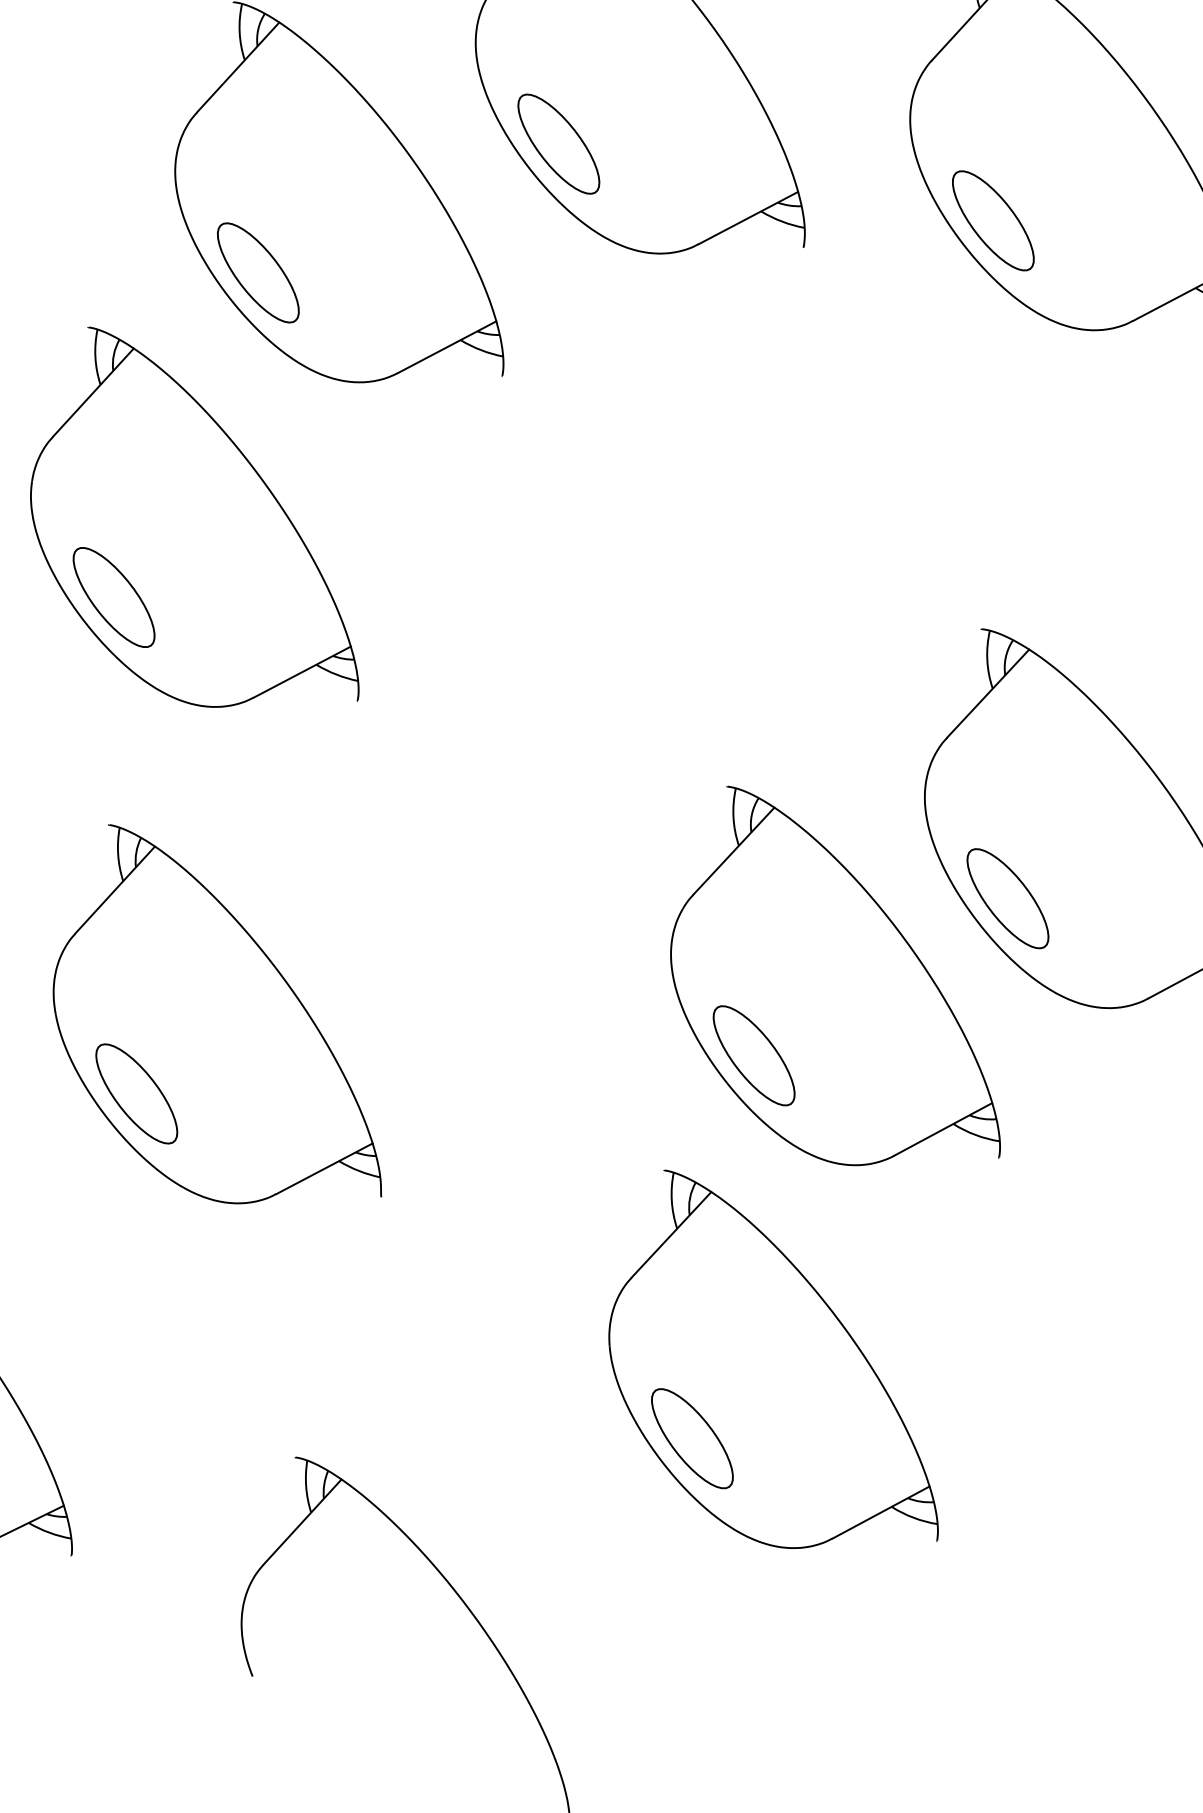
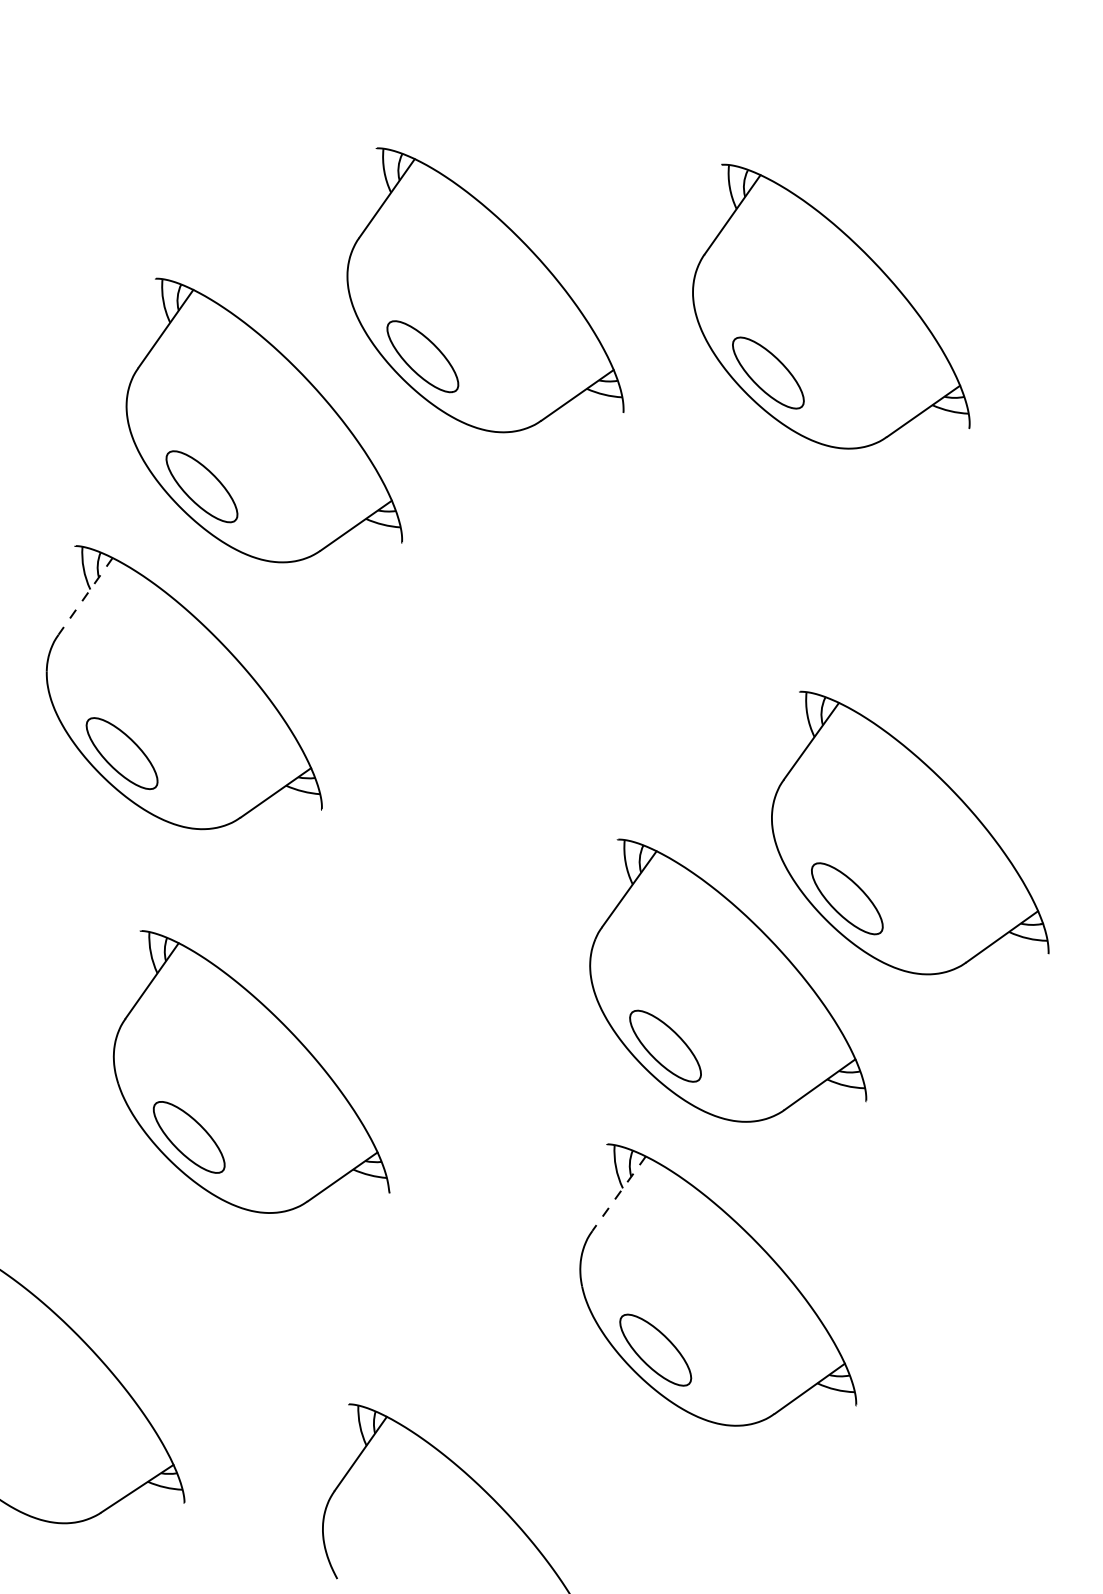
line: (93, 392) -> (85, 596), solid -> dashed
line: (672, 1234) -> (619, 1193), solid -> dashed

